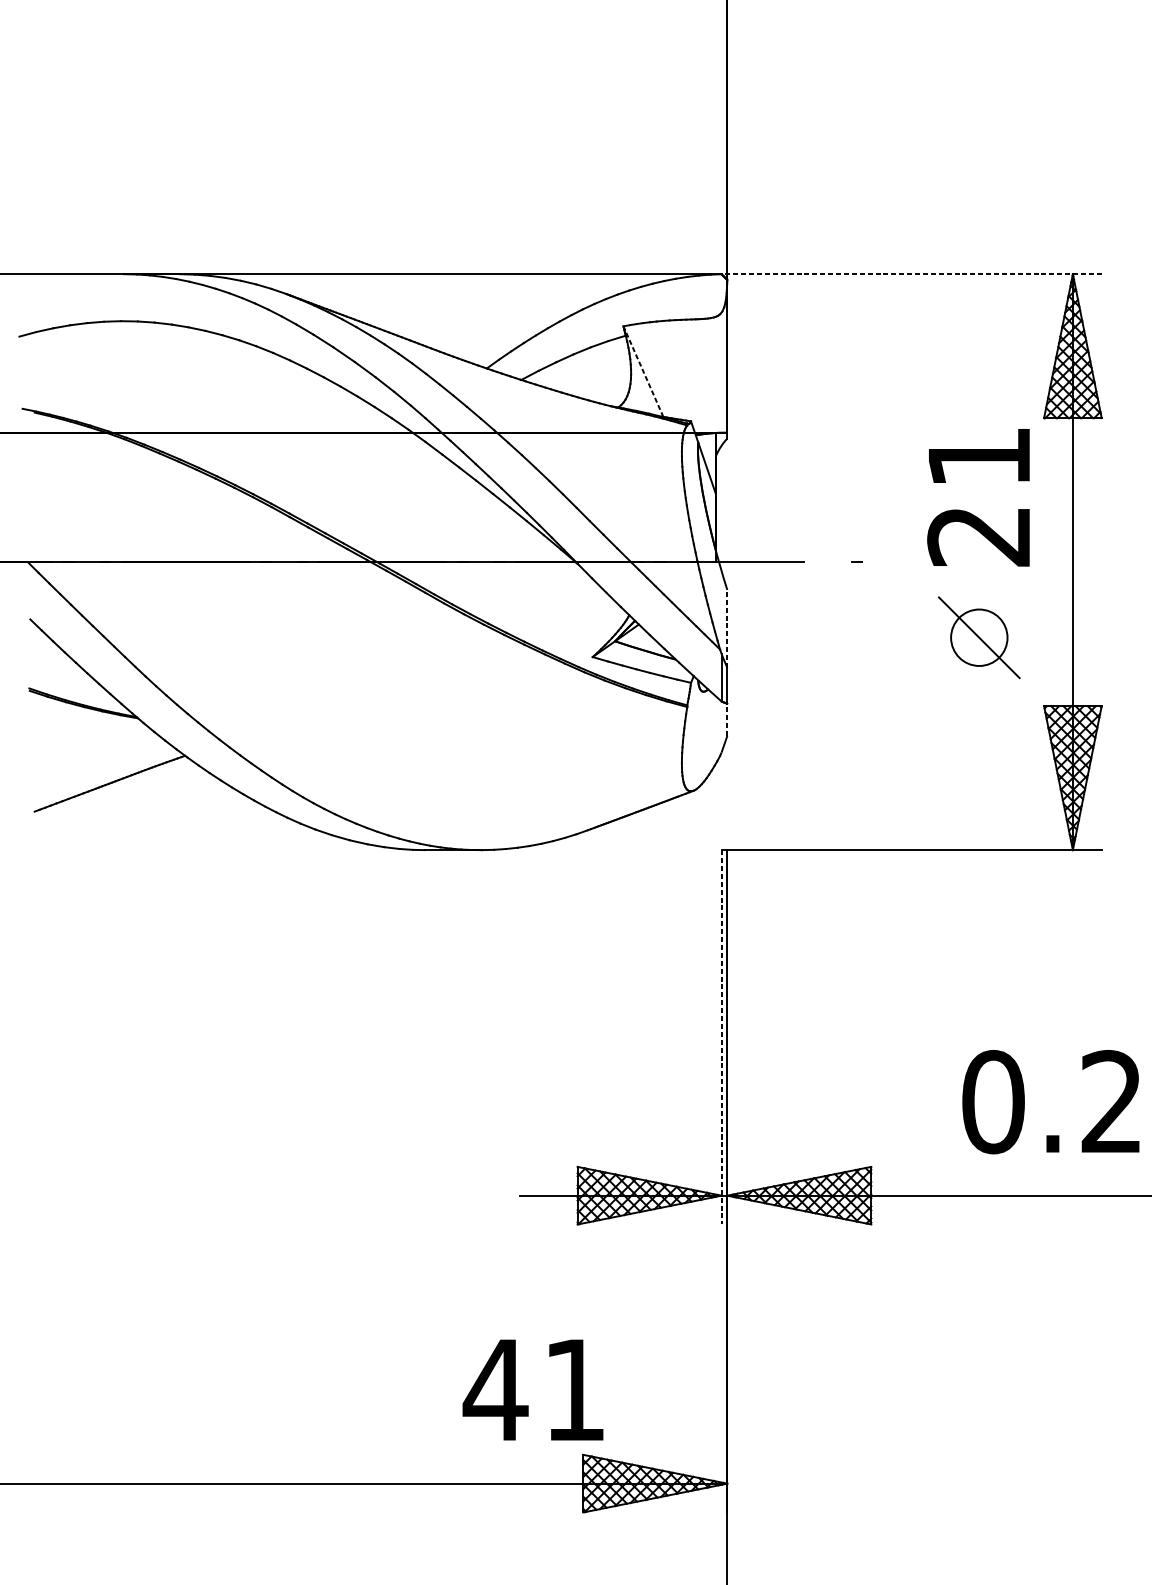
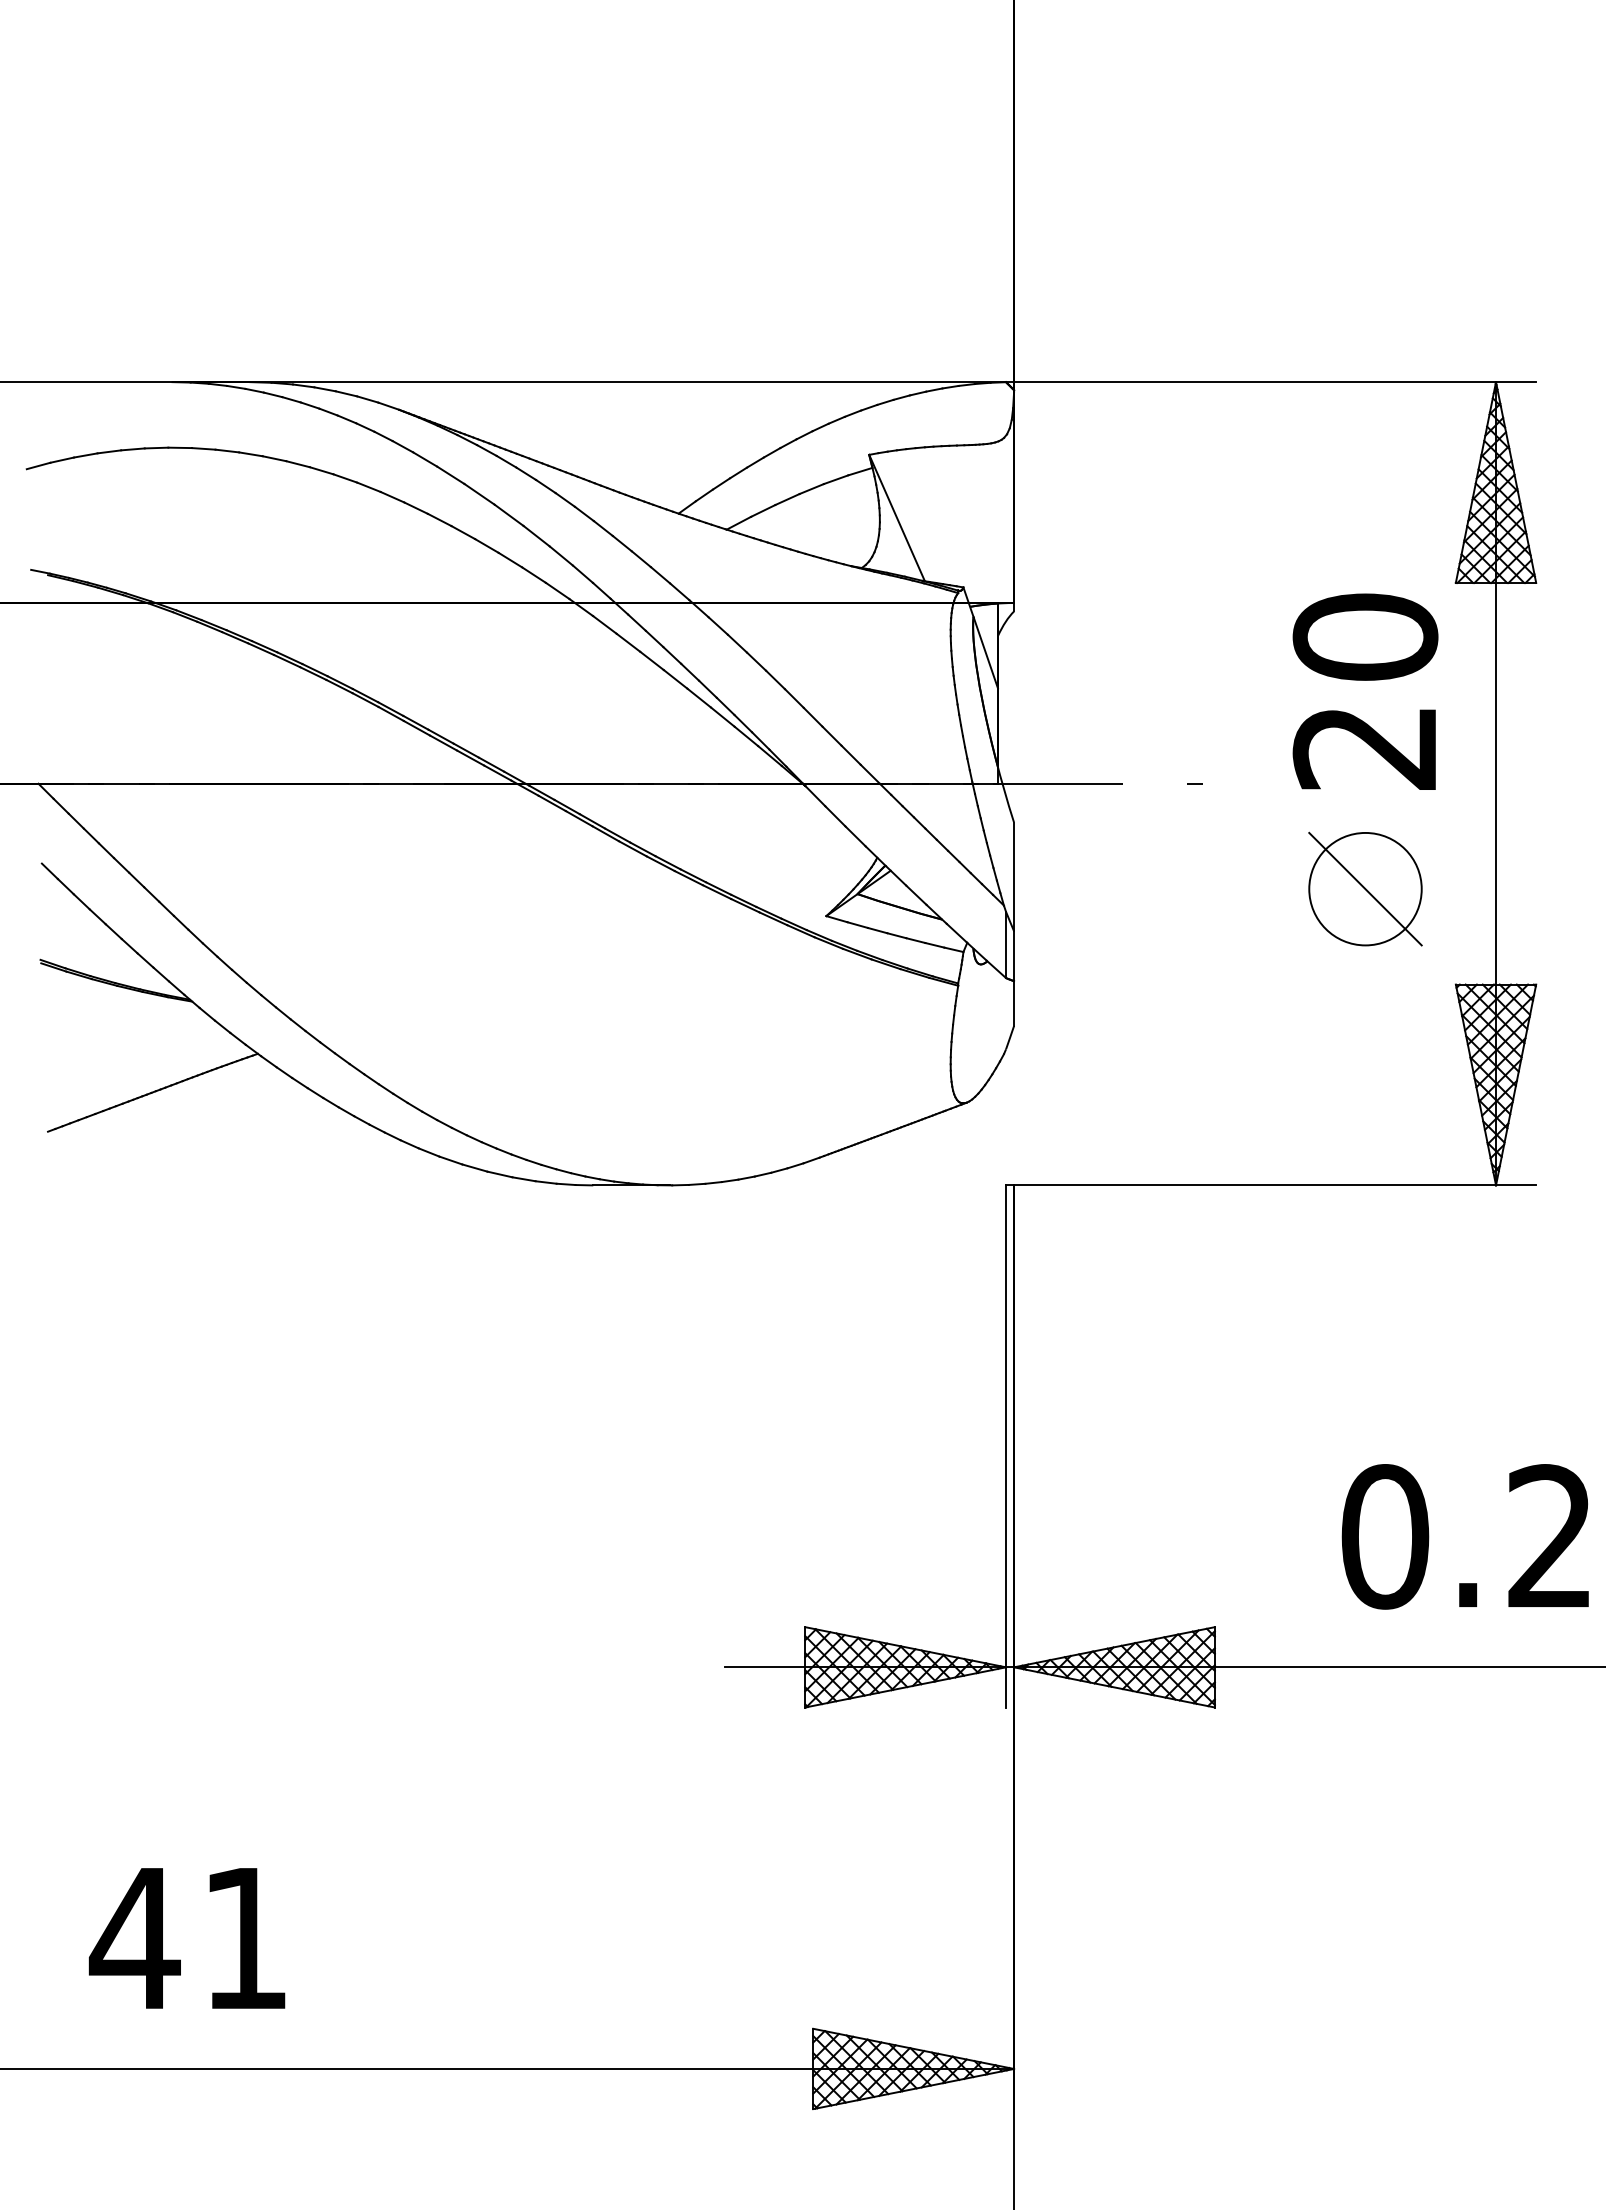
line: (911, 274) -> (1270, 382), dashed -> solid
line: (643, 371) -> (896, 517), dashed -> solid
text: (979, 456) -> (1365, 636), 21 -> 20
line: (727, 628) -> (1014, 876), dashed -> solid
circle: (979, 637) -> (1365, 888), size x1.43
line: (727, 719) -> (1014, 1003), dashed -> solid
line: (721, 1037) -> (1006, 1446), dashed -> solid
text: (532, 1390) -> (186, 1938), moved

